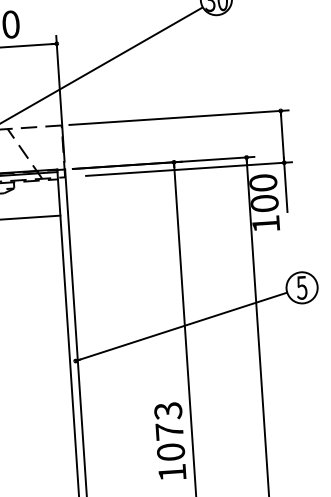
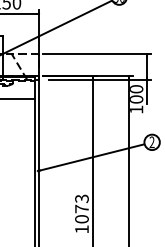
text: (300, 288) -> (151, 142), 5 -> 2

